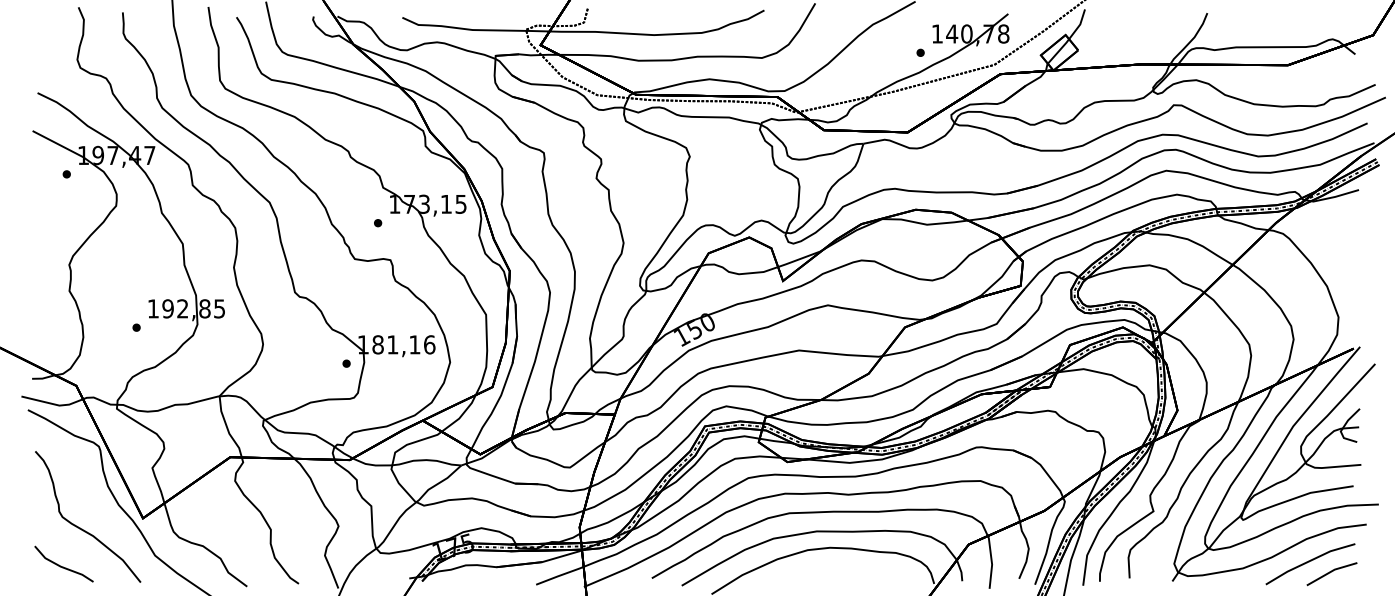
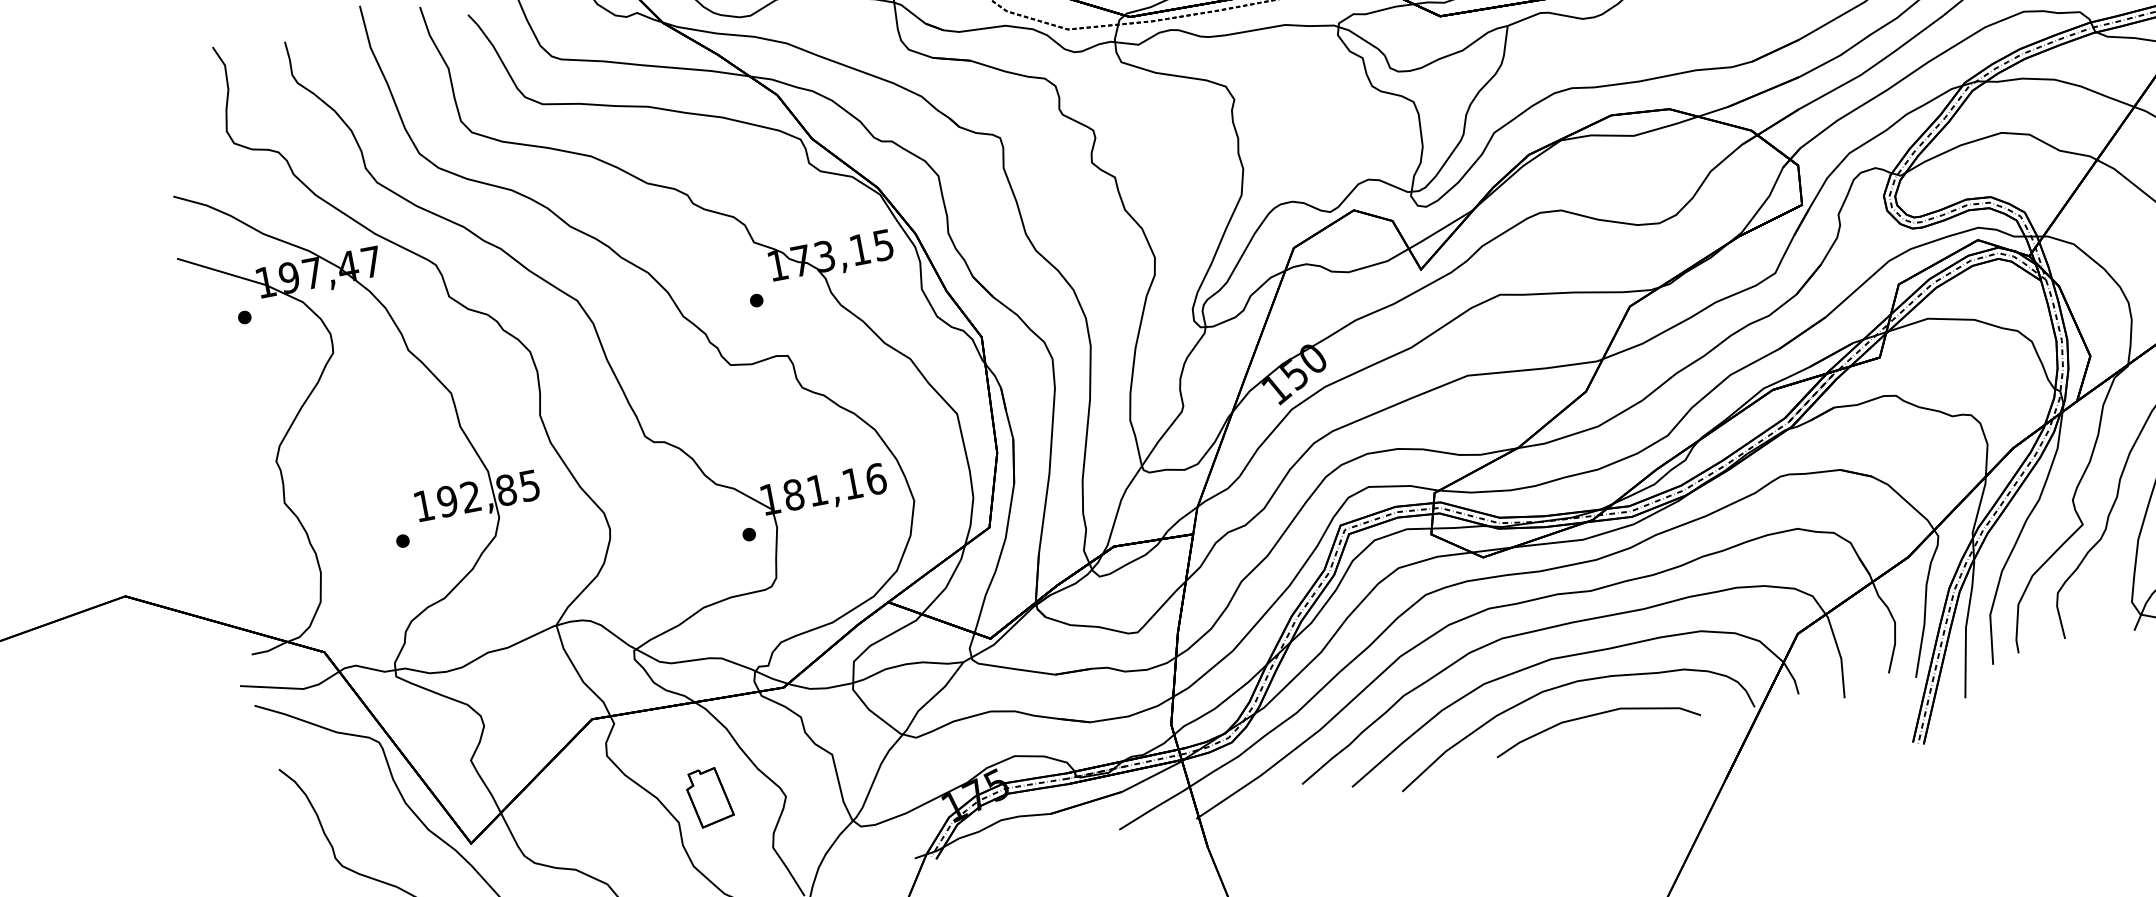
part: (292, 517) -> (709, 796), added
curve: (836, 570) -> (1594, 715), added

